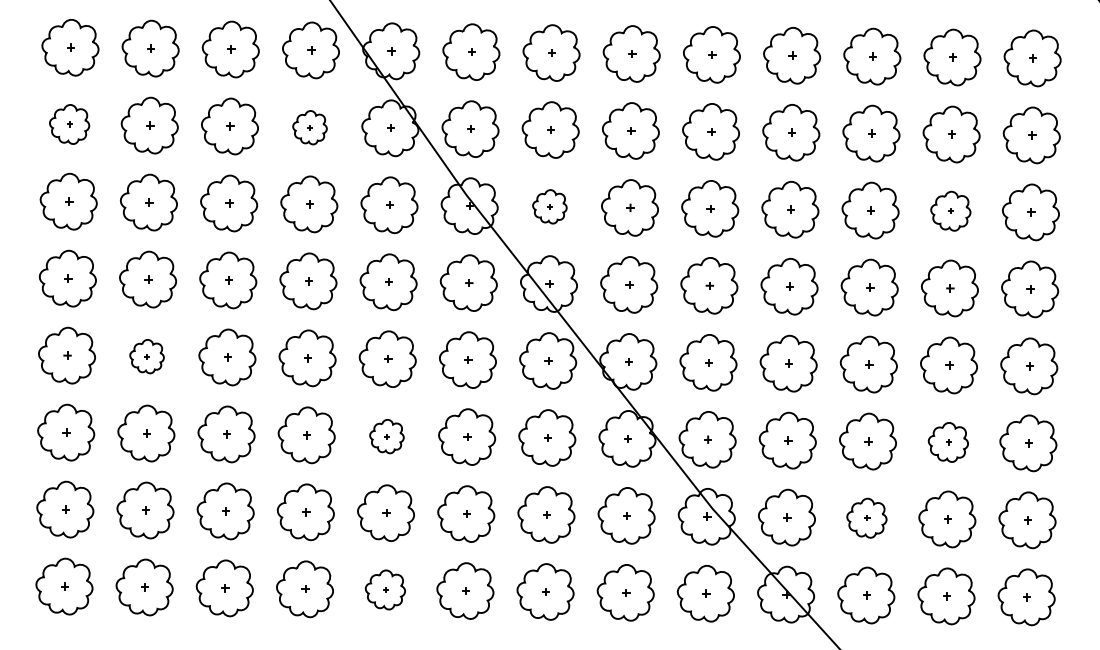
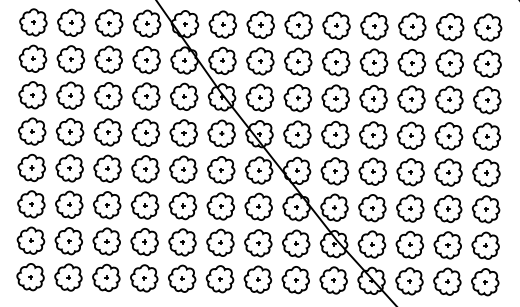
part: (68, 123) -> (32, 58), size x1.43
part: (309, 128) -> (146, 60), size x1.67
part: (548, 206) -> (259, 97), size x1.67
part: (951, 210) -> (449, 99), size x1.43
part: (146, 356) -> (69, 168), size x1.67
part: (385, 437) -> (182, 206), size x1.67
part: (948, 441) -> (448, 208), size x1.43
part: (866, 517) -> (409, 244), size x1.43
part: (385, 589) -> (182, 278), size x1.43

